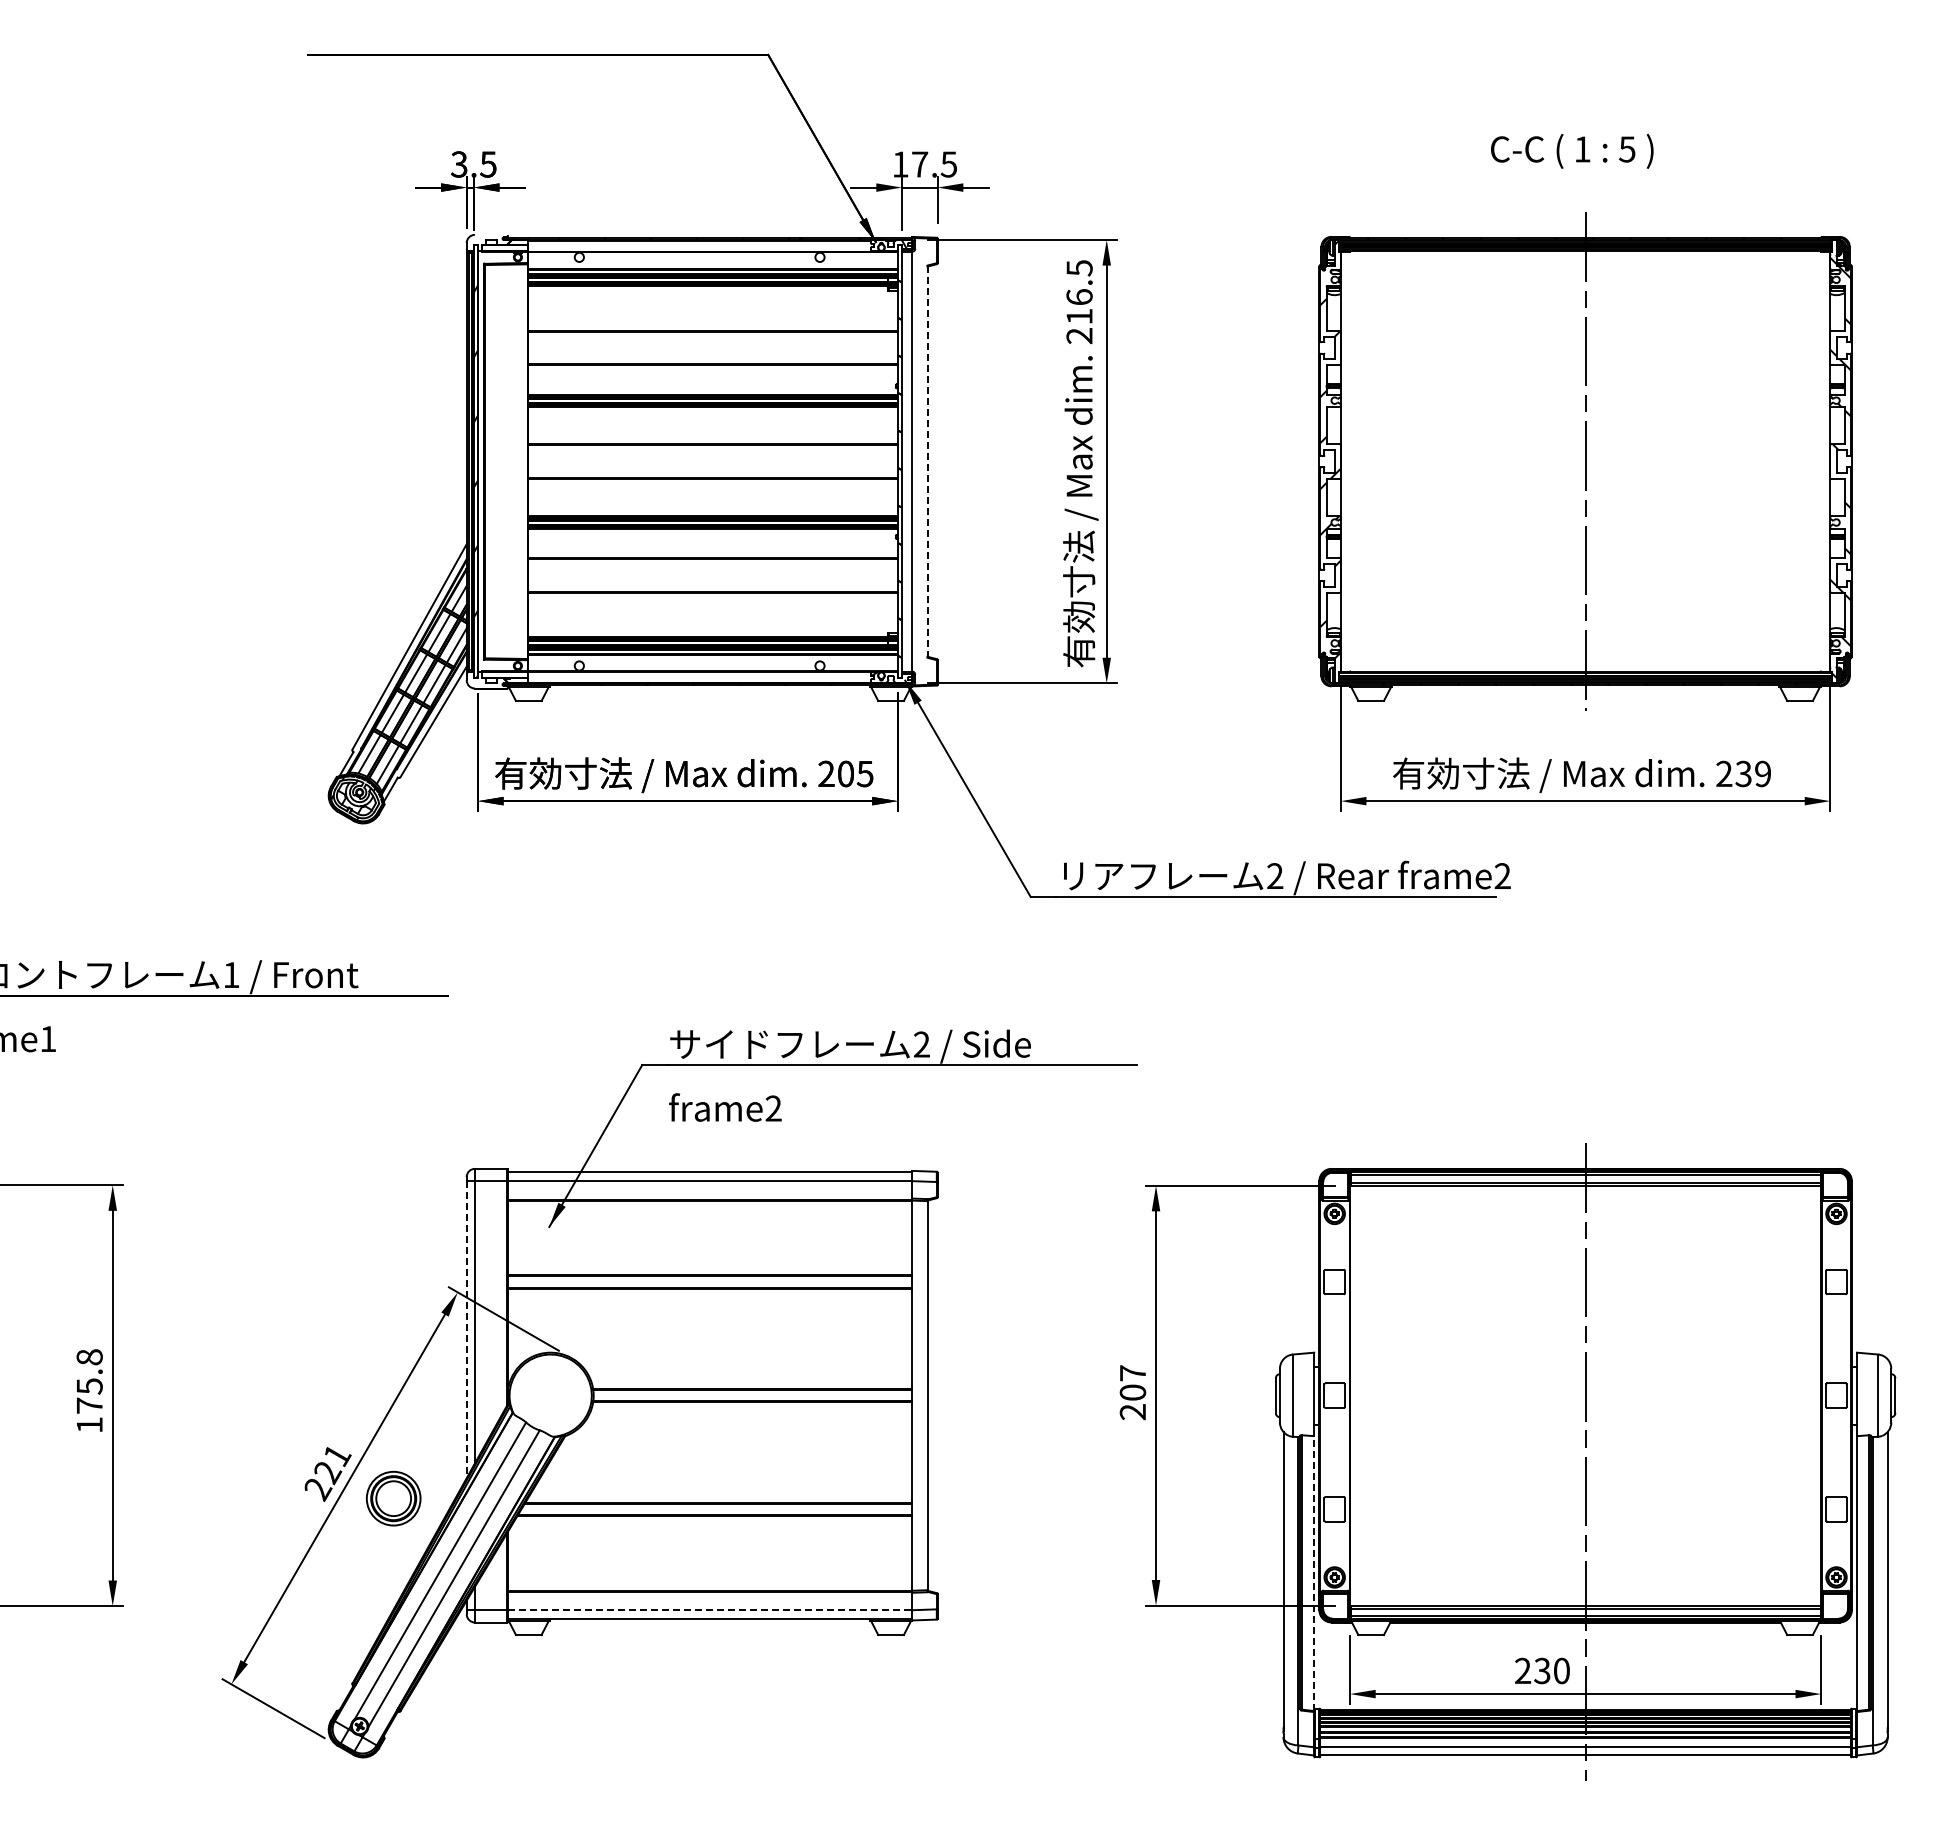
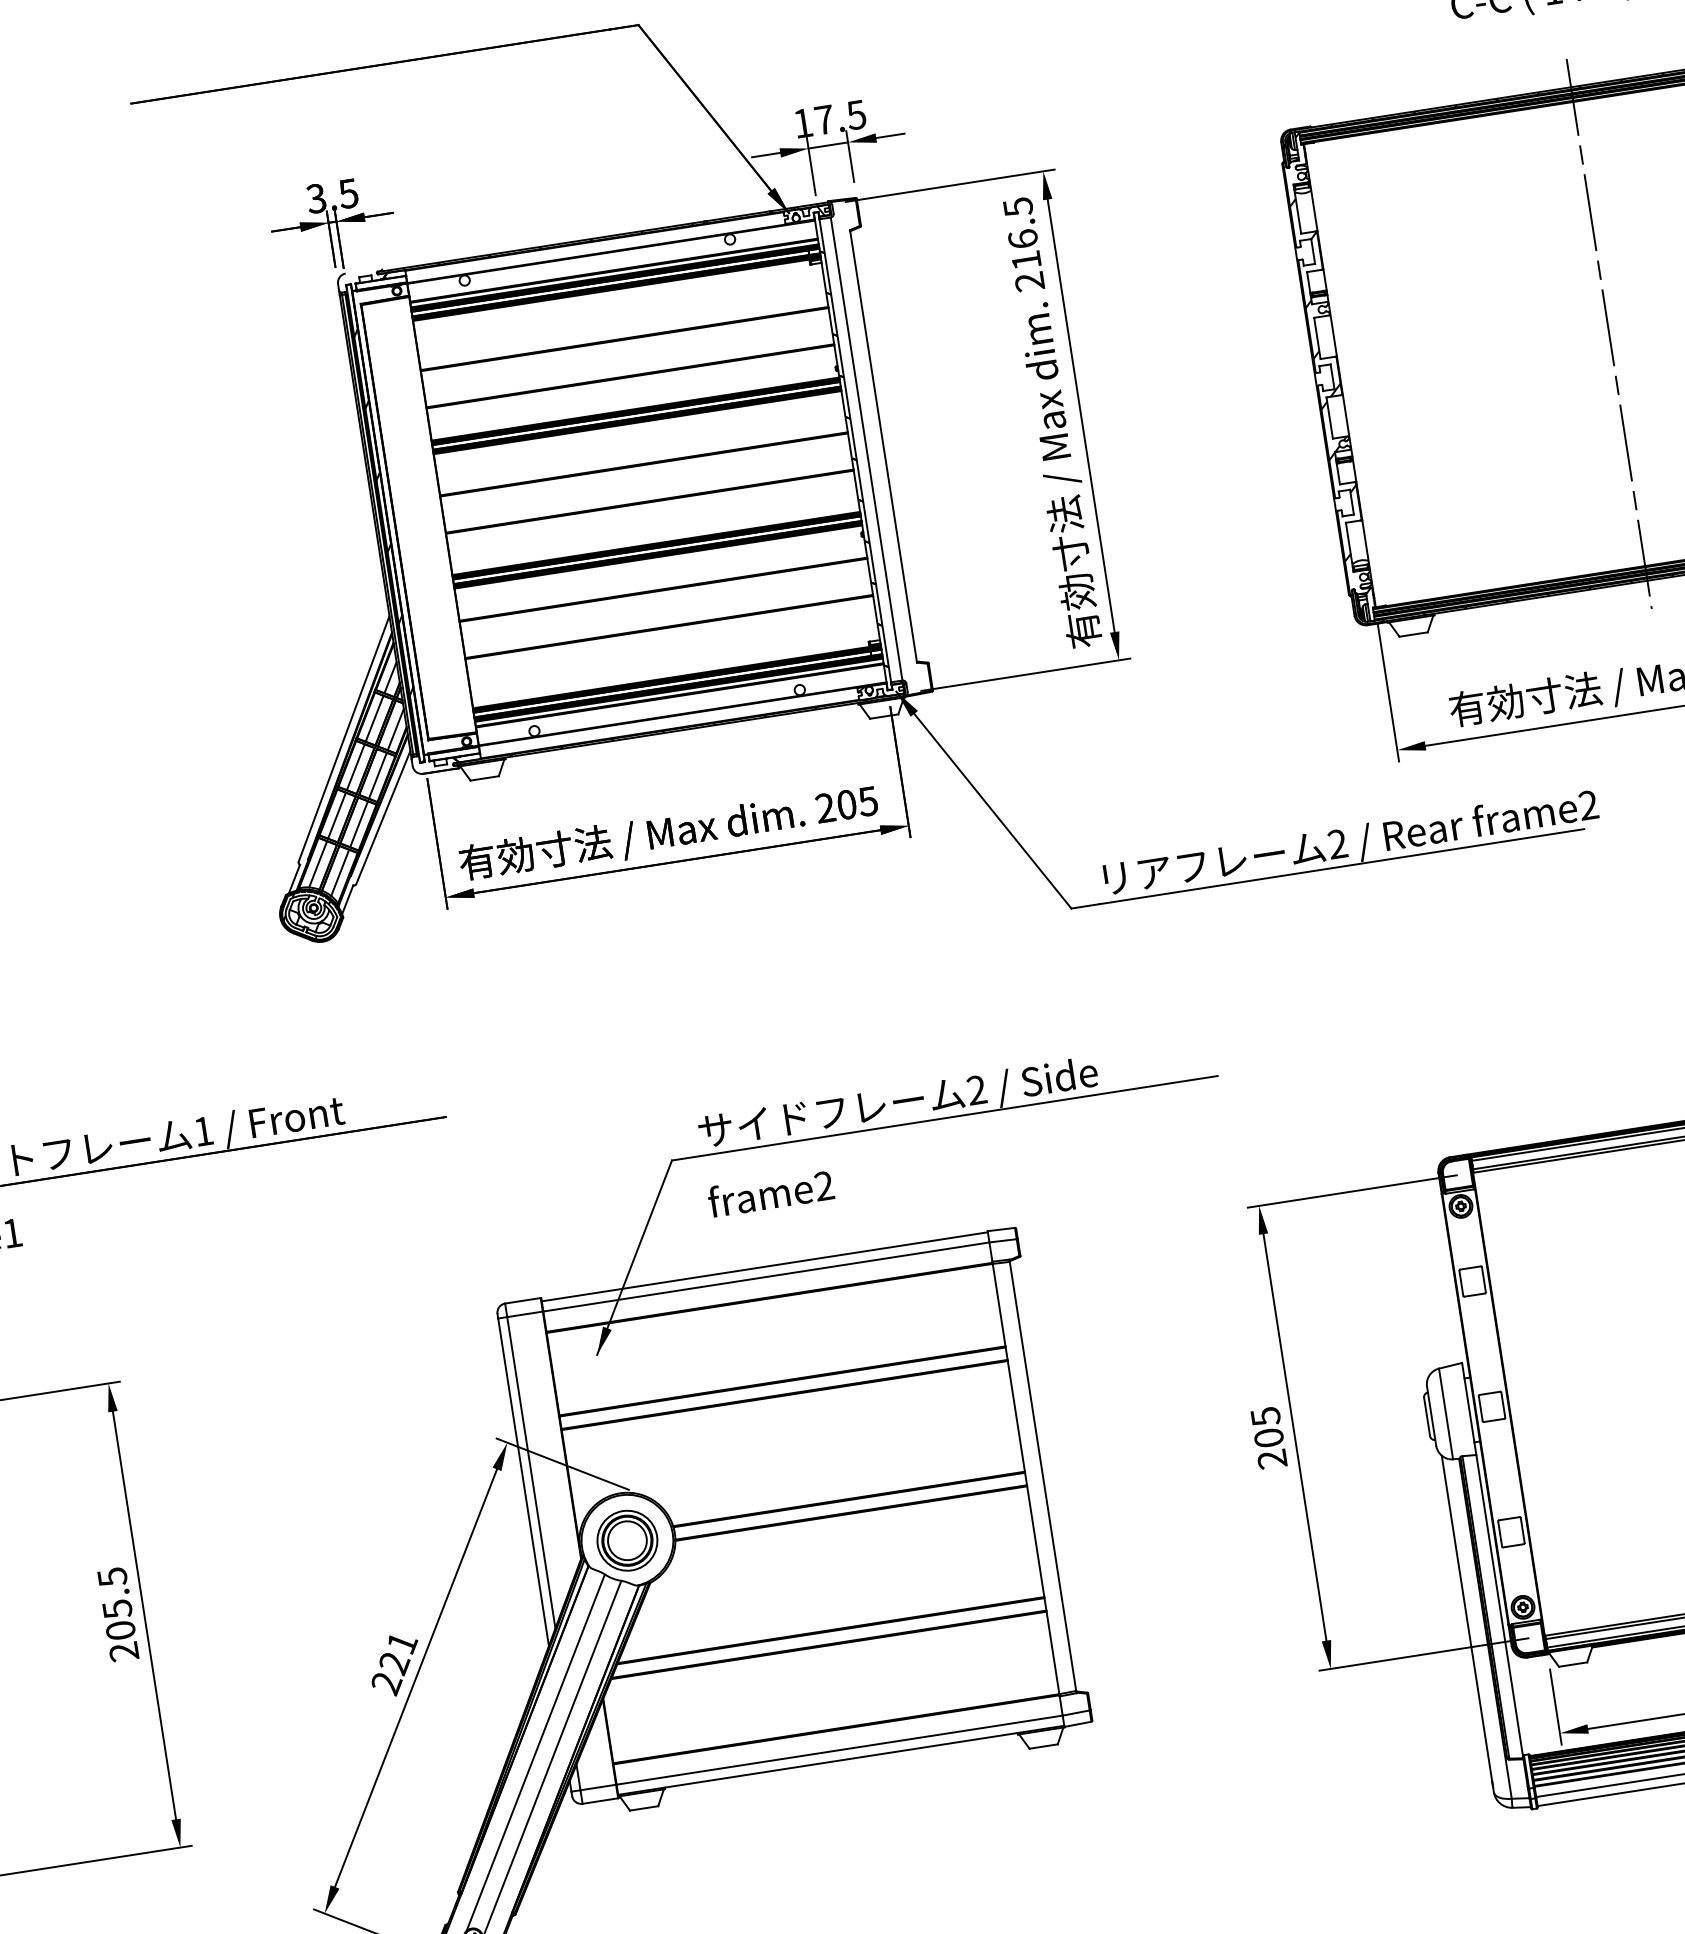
line: (927, 462) -> (883, 447), dashed -> solid
line: (466, 1329) -> (523, 1482), dashed -> solid
text: (1133, 1373) -> (1266, 1416), 207 -> 205
text: (89, 1391) -> (118, 1614), 175.8 -> 205.5
part: (393, 1498) -> (627, 1540), moved
line: (1314, 1573) -> (1500, 1606), dashed -> solid
line: (710, 1610) -> (840, 1750), dashed -> solid

